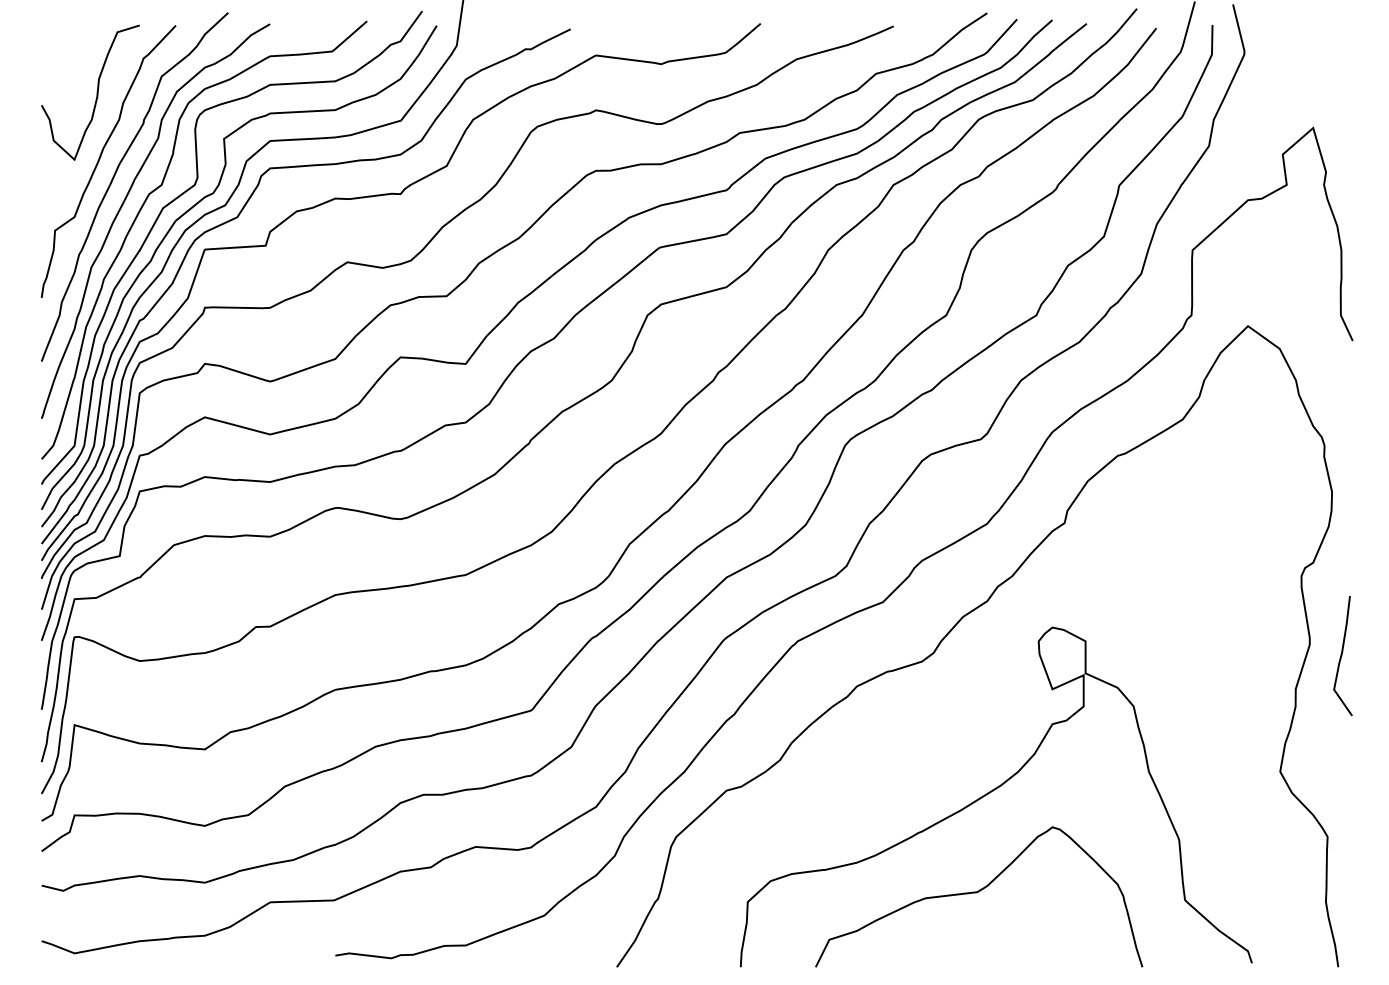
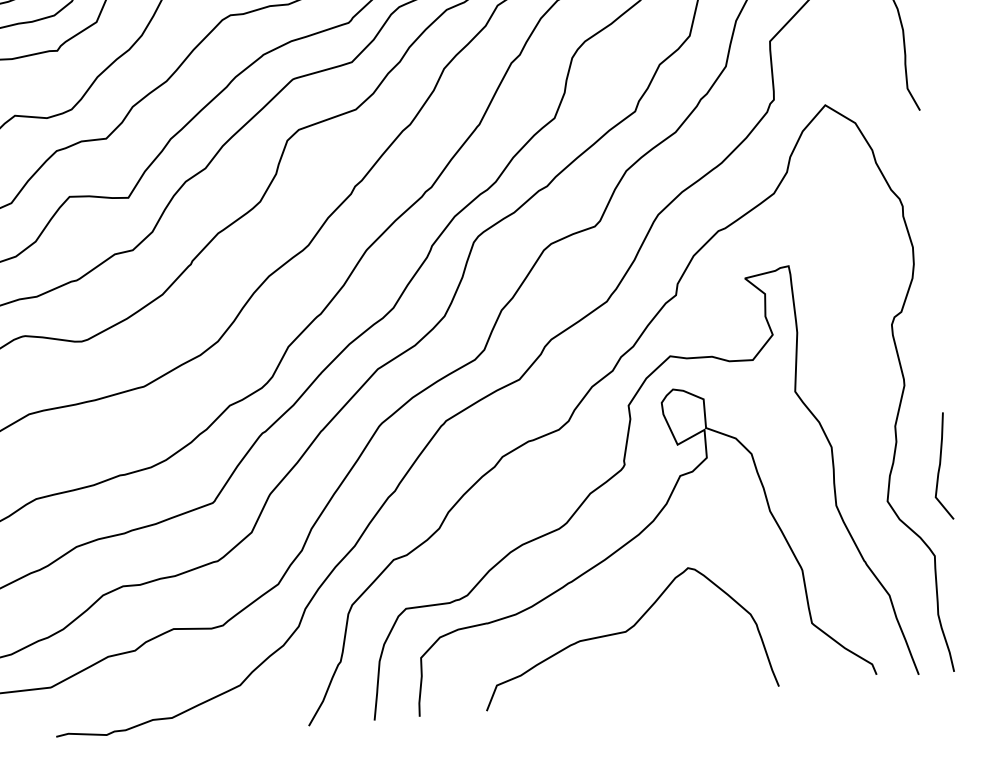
curve: (1342, 656) -> (940, 466), moved
curve: (984, 715) -> (618, 473), added

